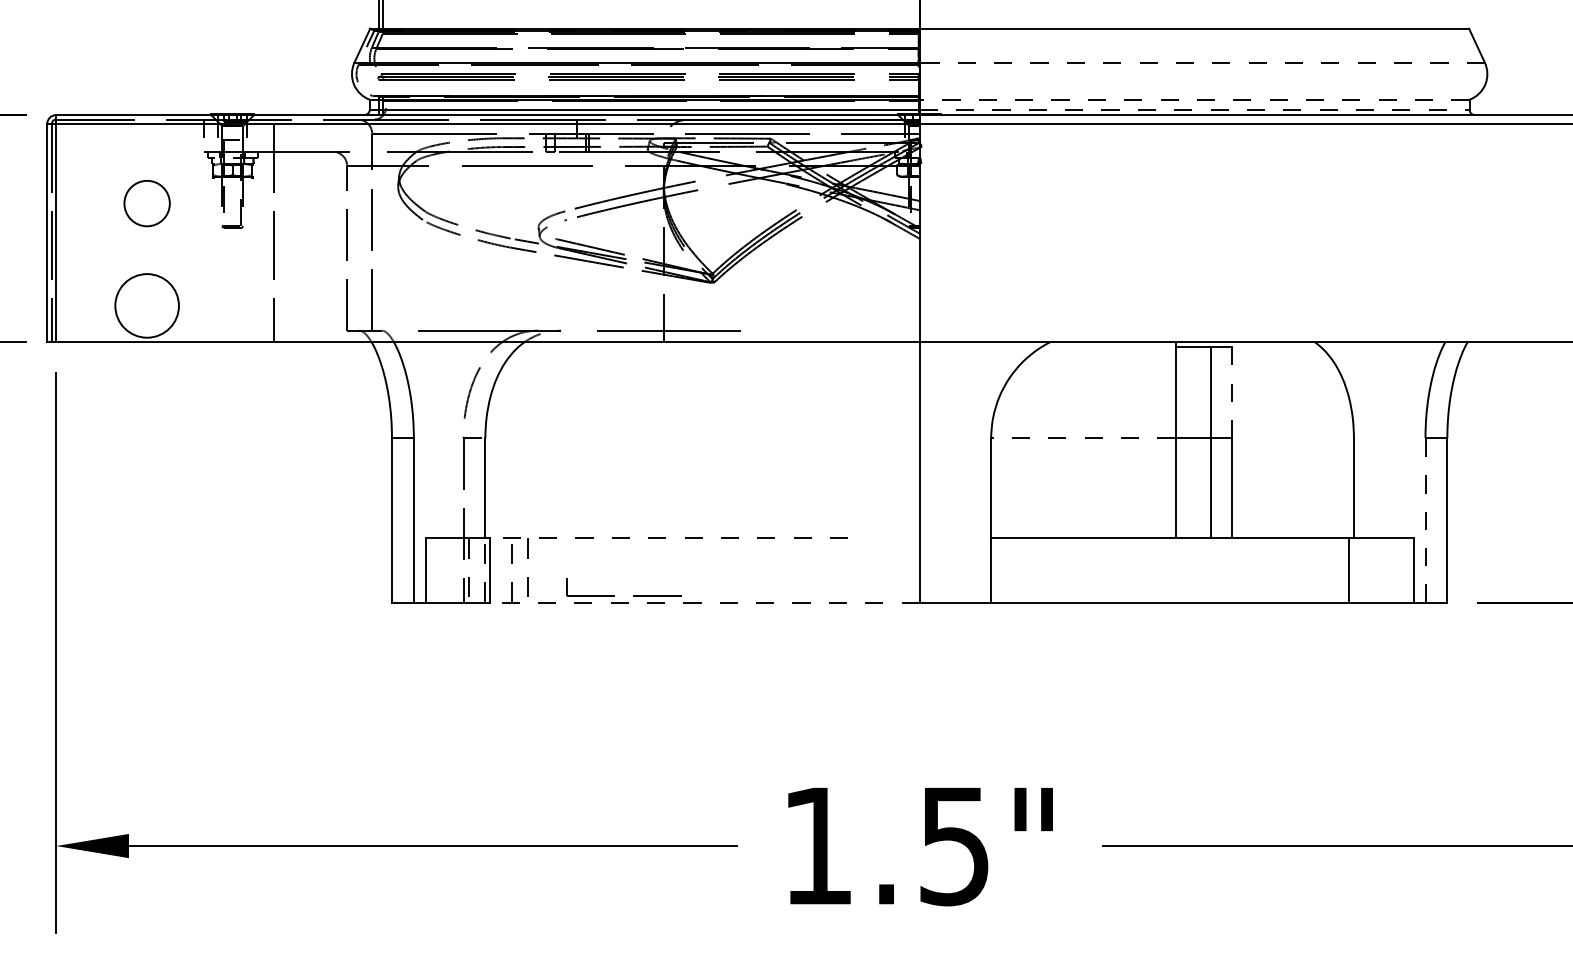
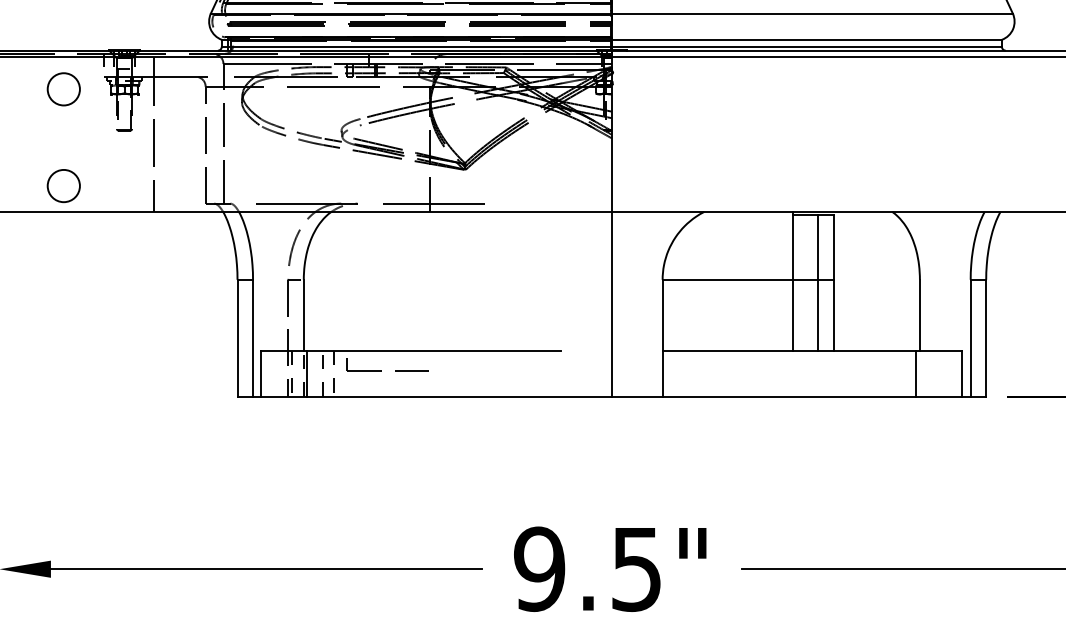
line: (1202, 62) -> (812, 13), dashed -> solid
line: (1194, 99) -> (806, 39), dashed -> solid
line: (1194, 109) -> (806, 46), dashed -> solid
circle: (146, 203) -> (63, 89), moved
circle: (146, 305) -> (63, 185), size x0.71
line: (1232, 392) -> (833, 247), dashed -> solid
line: (1082, 438) -> (727, 280), dashed -> solid
line: (1425, 519) -> (970, 337), dashed -> solid
line: (669, 538) -> (434, 351), dashed -> solid
part: (614, 595) -> (381, 370), moved
line: (704, 602) -> (459, 396), dashed -> solid
text: (817, 845) -> (539, 568), 1.5" -> 9.5"

